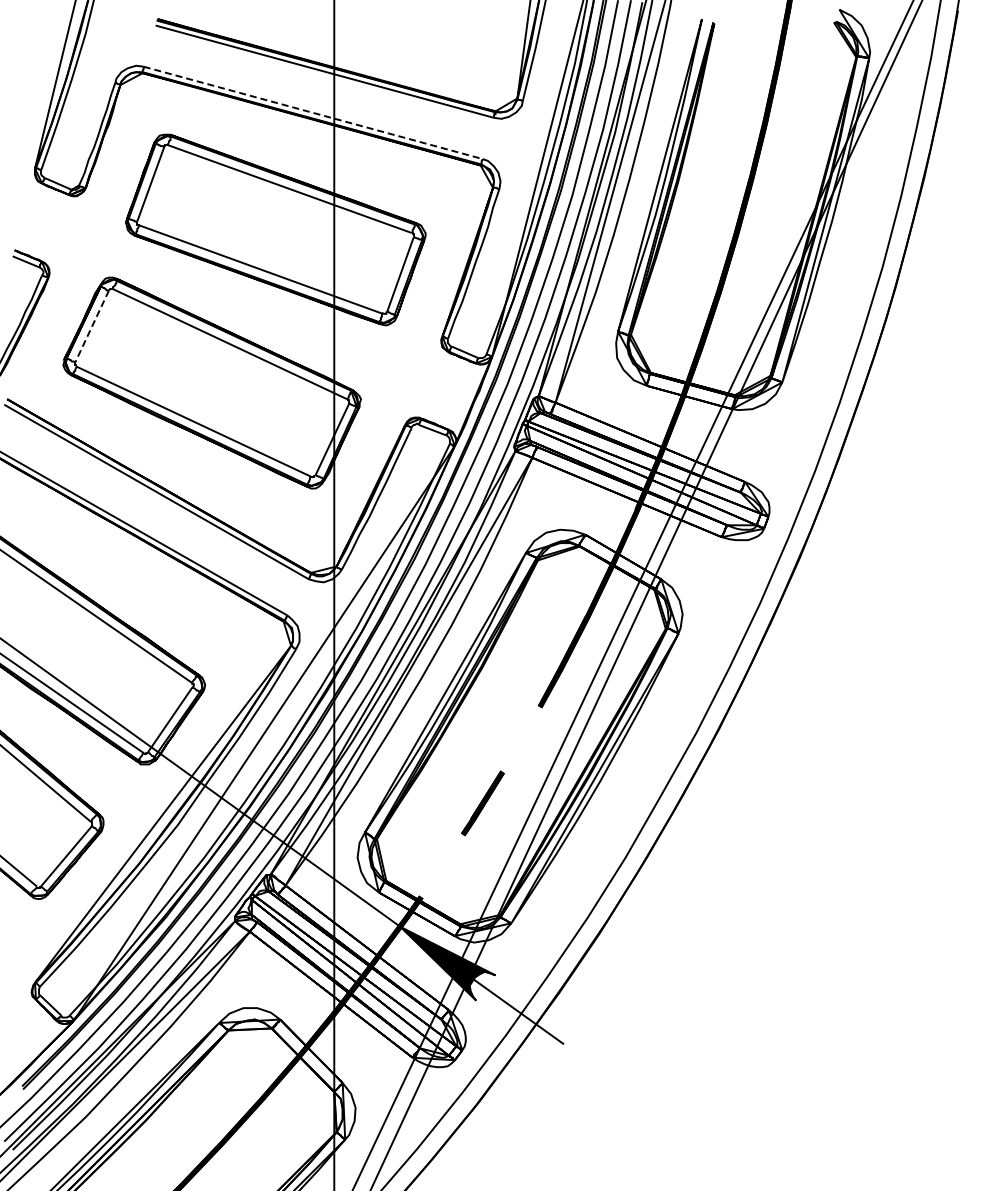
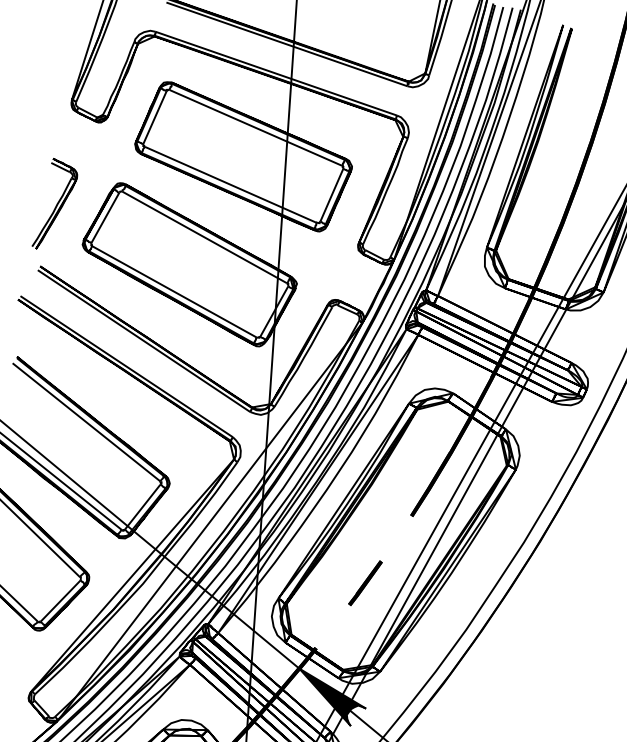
line: (313, 112) -> (276, 73), dashed -> solid
line: (92, 326) -> (105, 217), dashed -> solid

